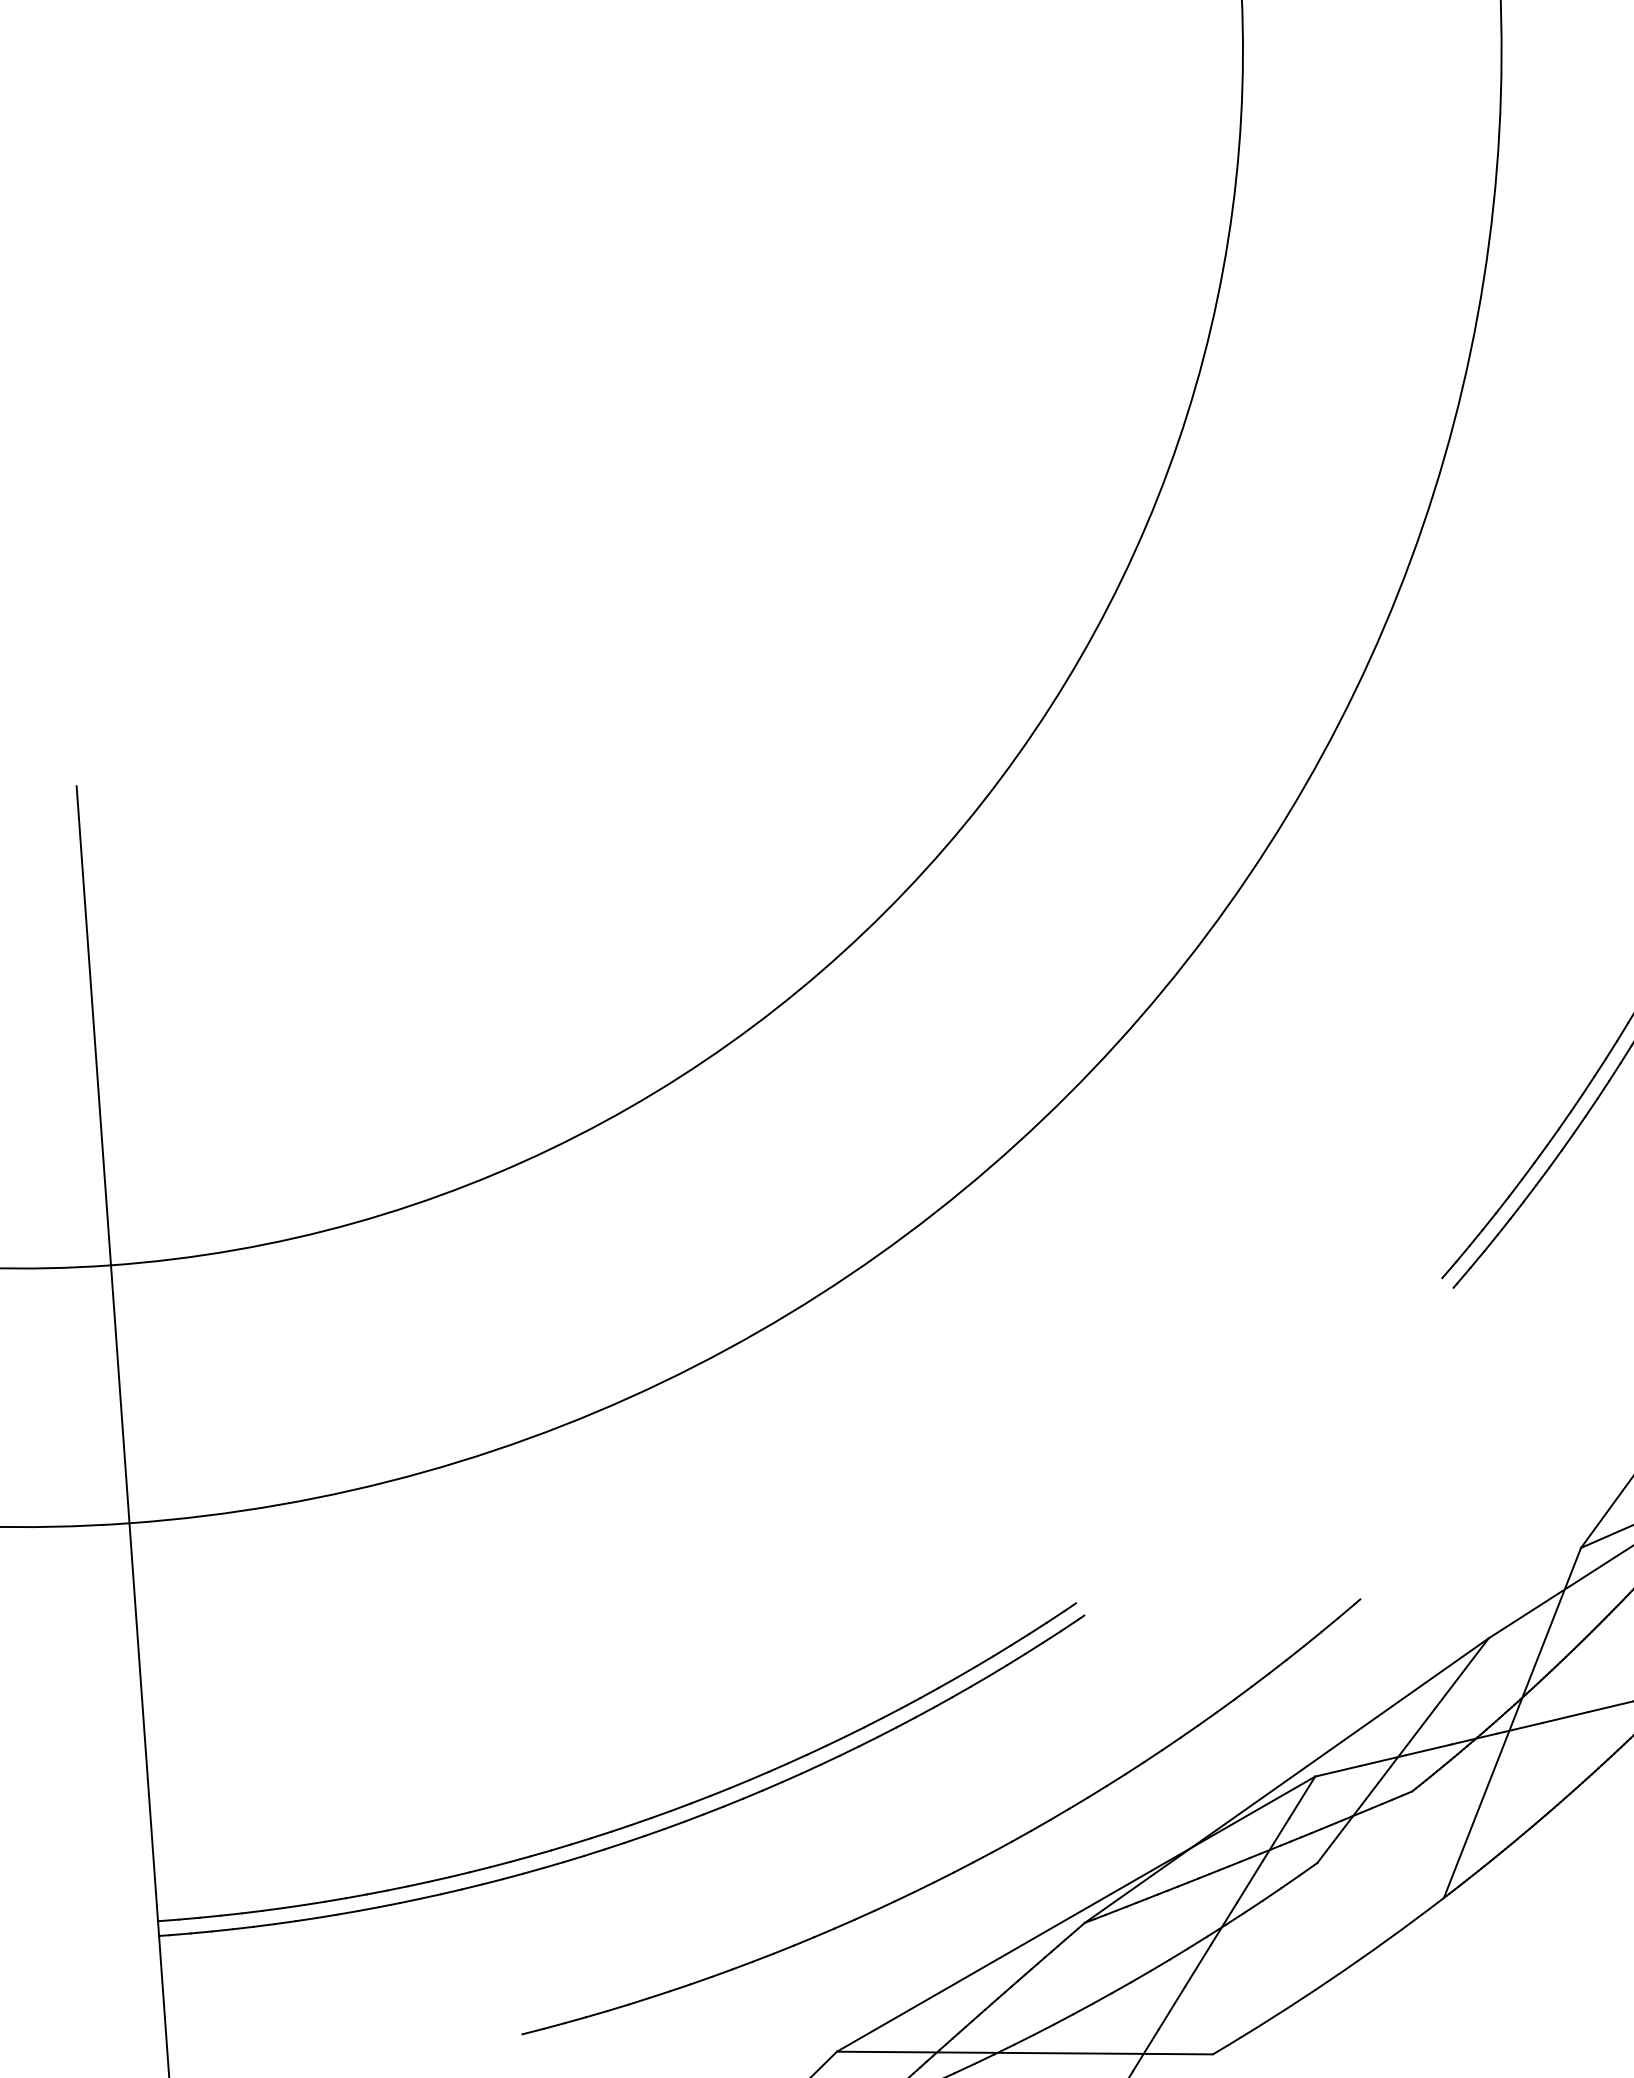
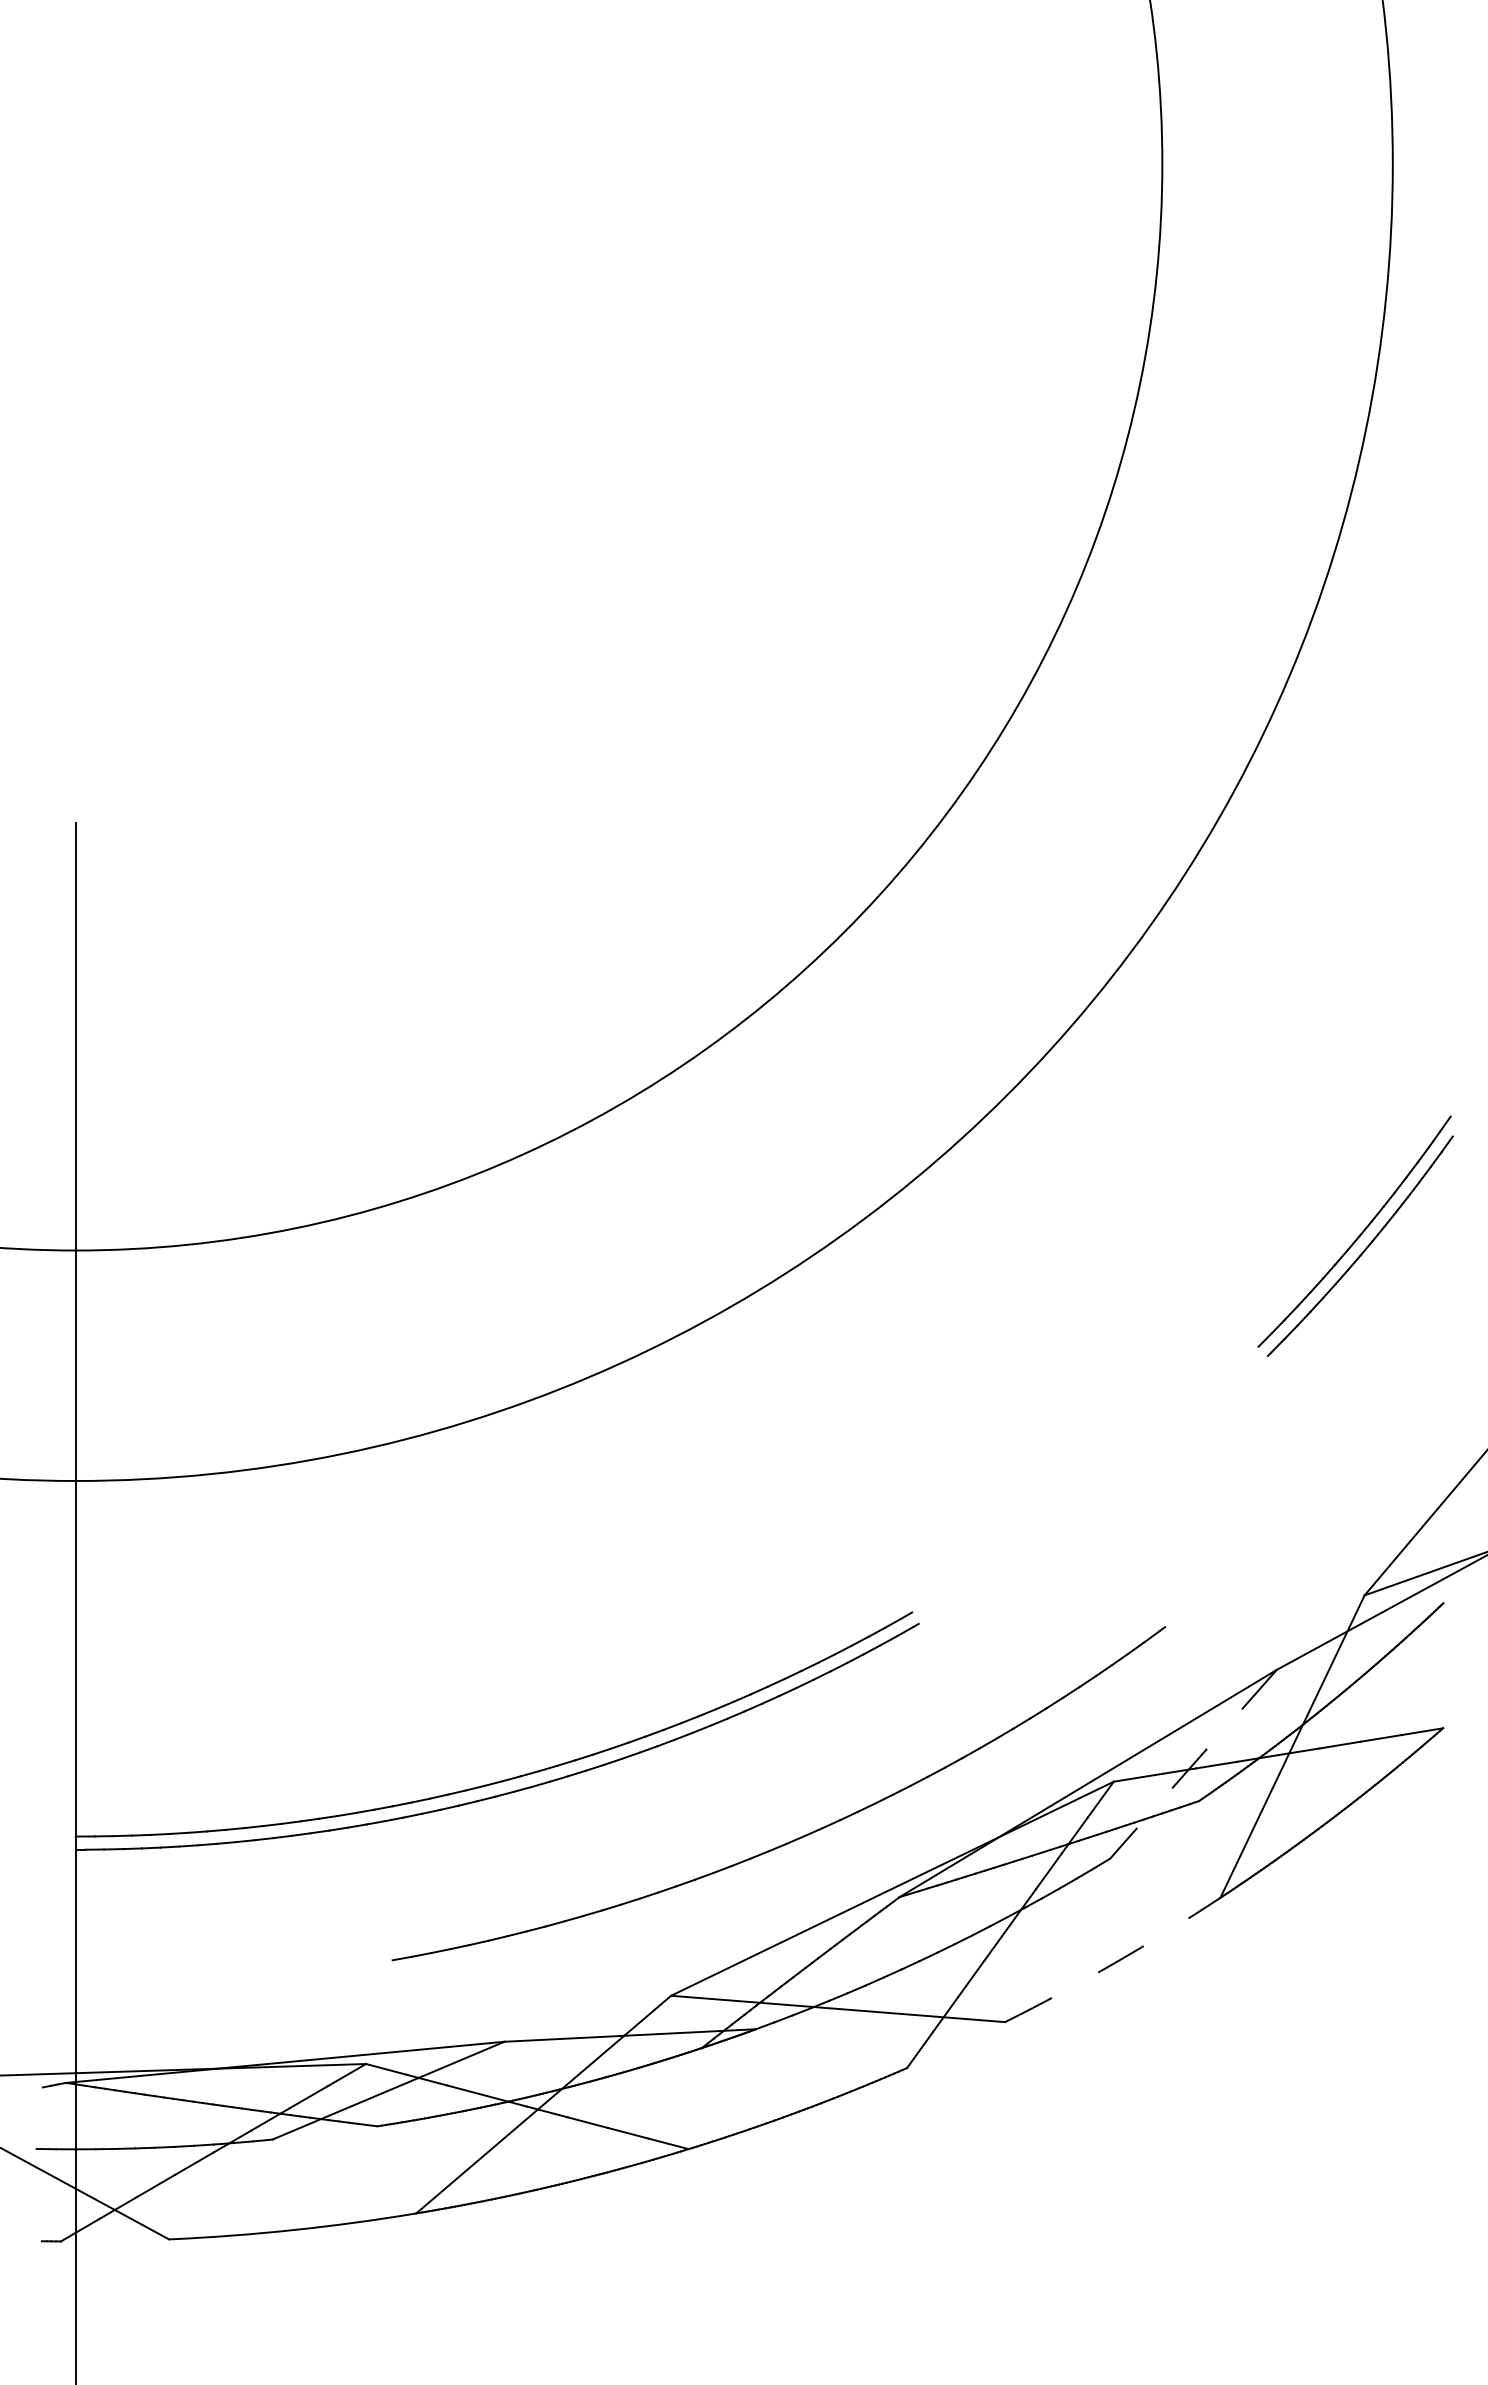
line: (1403, 1750) -> (1193, 1764), solid -> dashed
arc: (1330, 1980) -> (1114, 1963), solid -> dashed

